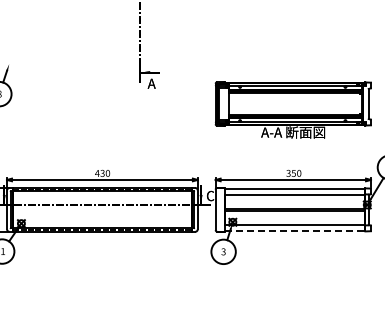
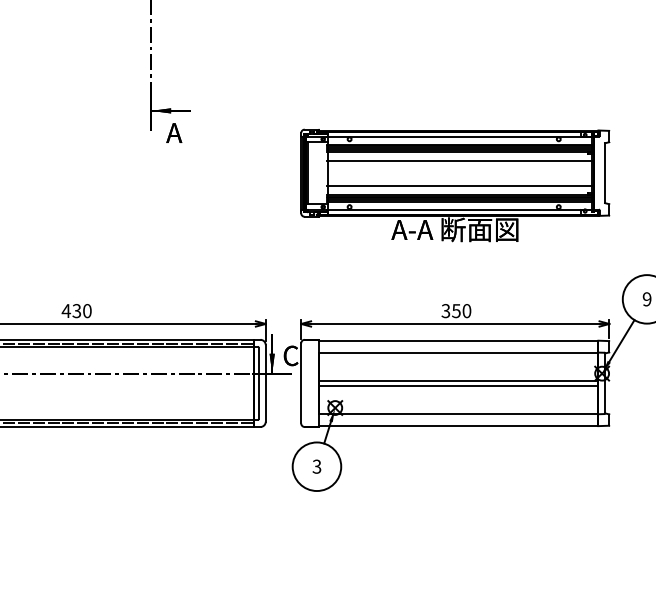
line: (295, 97) -> (459, 160), added
line: (295, 110) -> (459, 186), added
line: (295, 231) -> (459, 426), dashed -> solid

